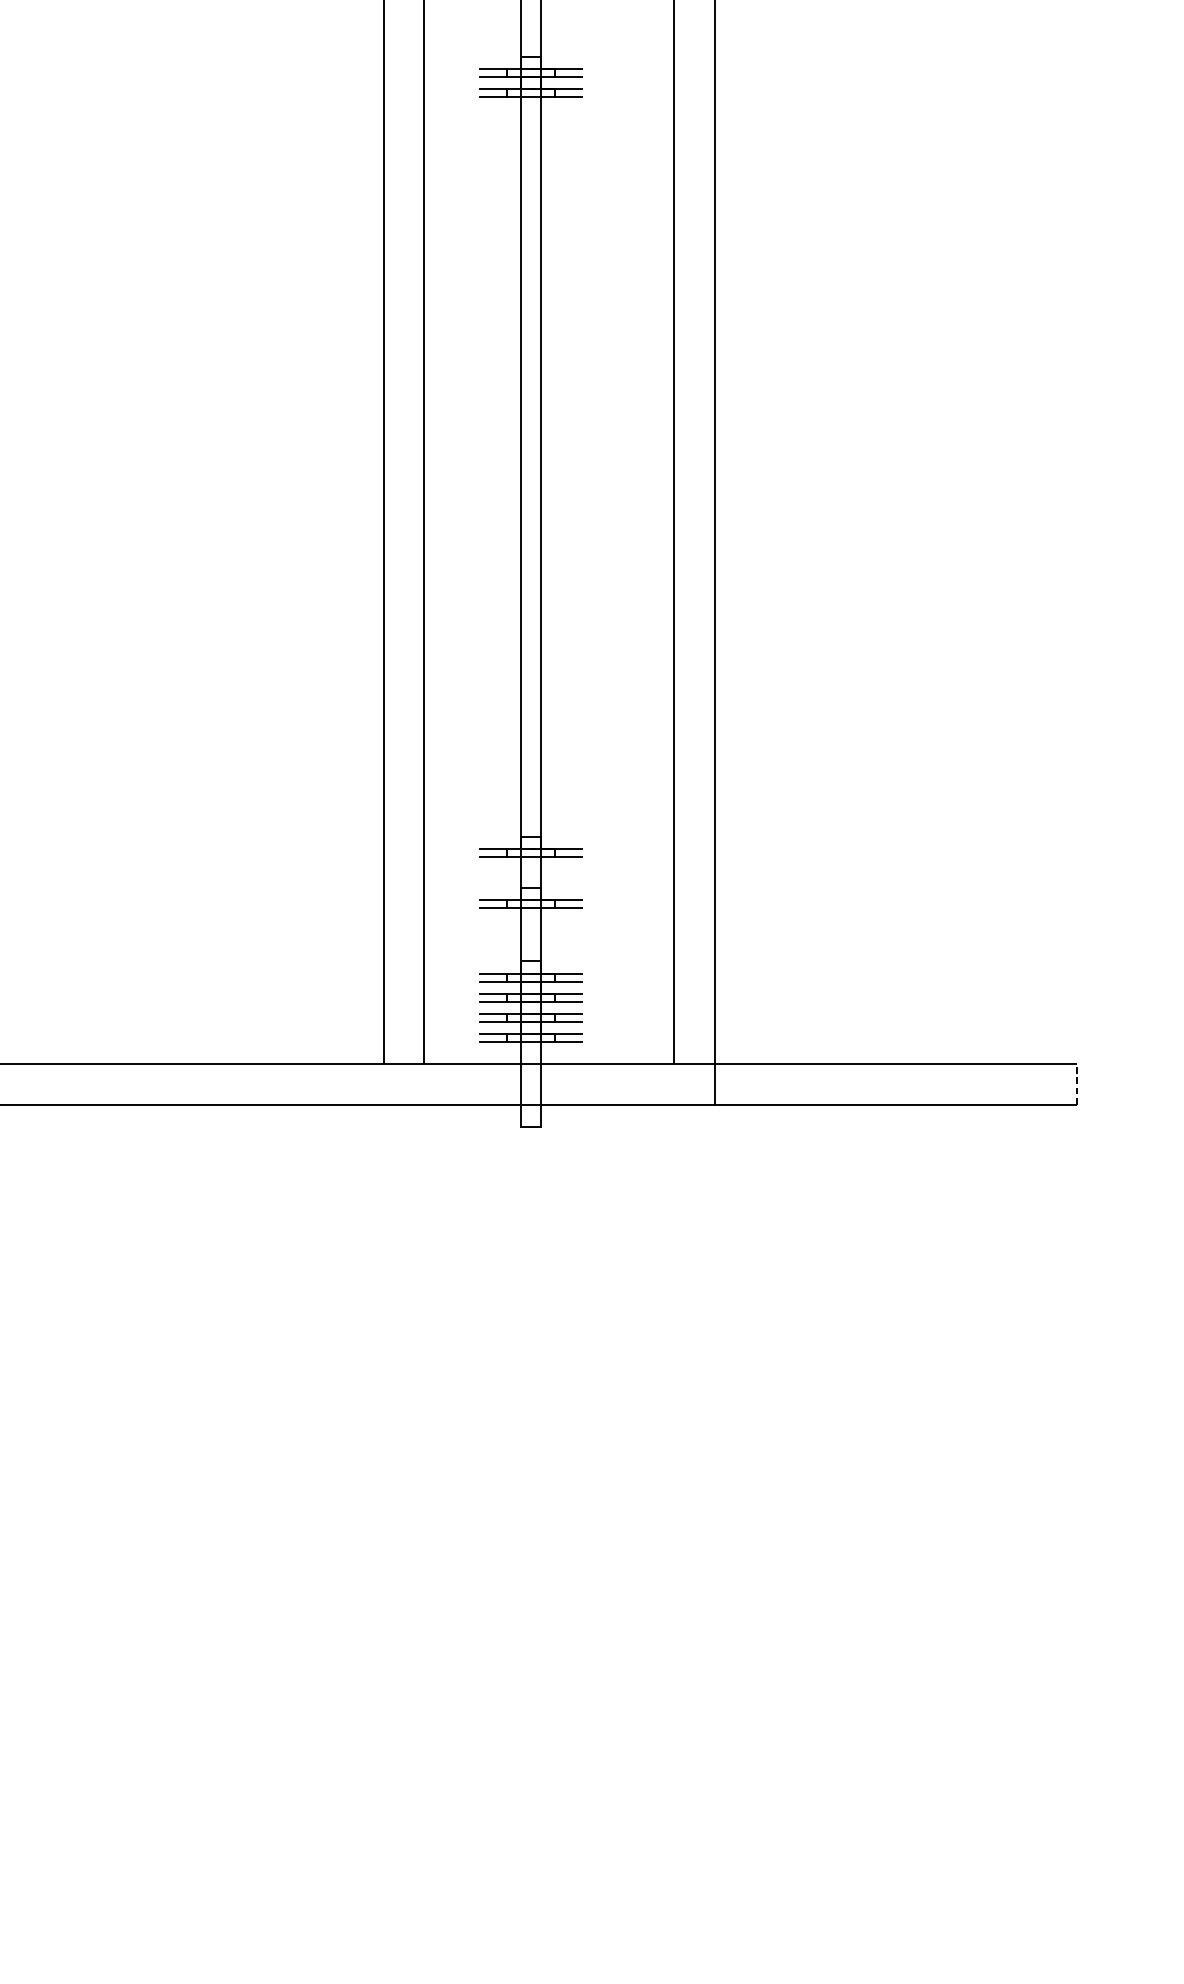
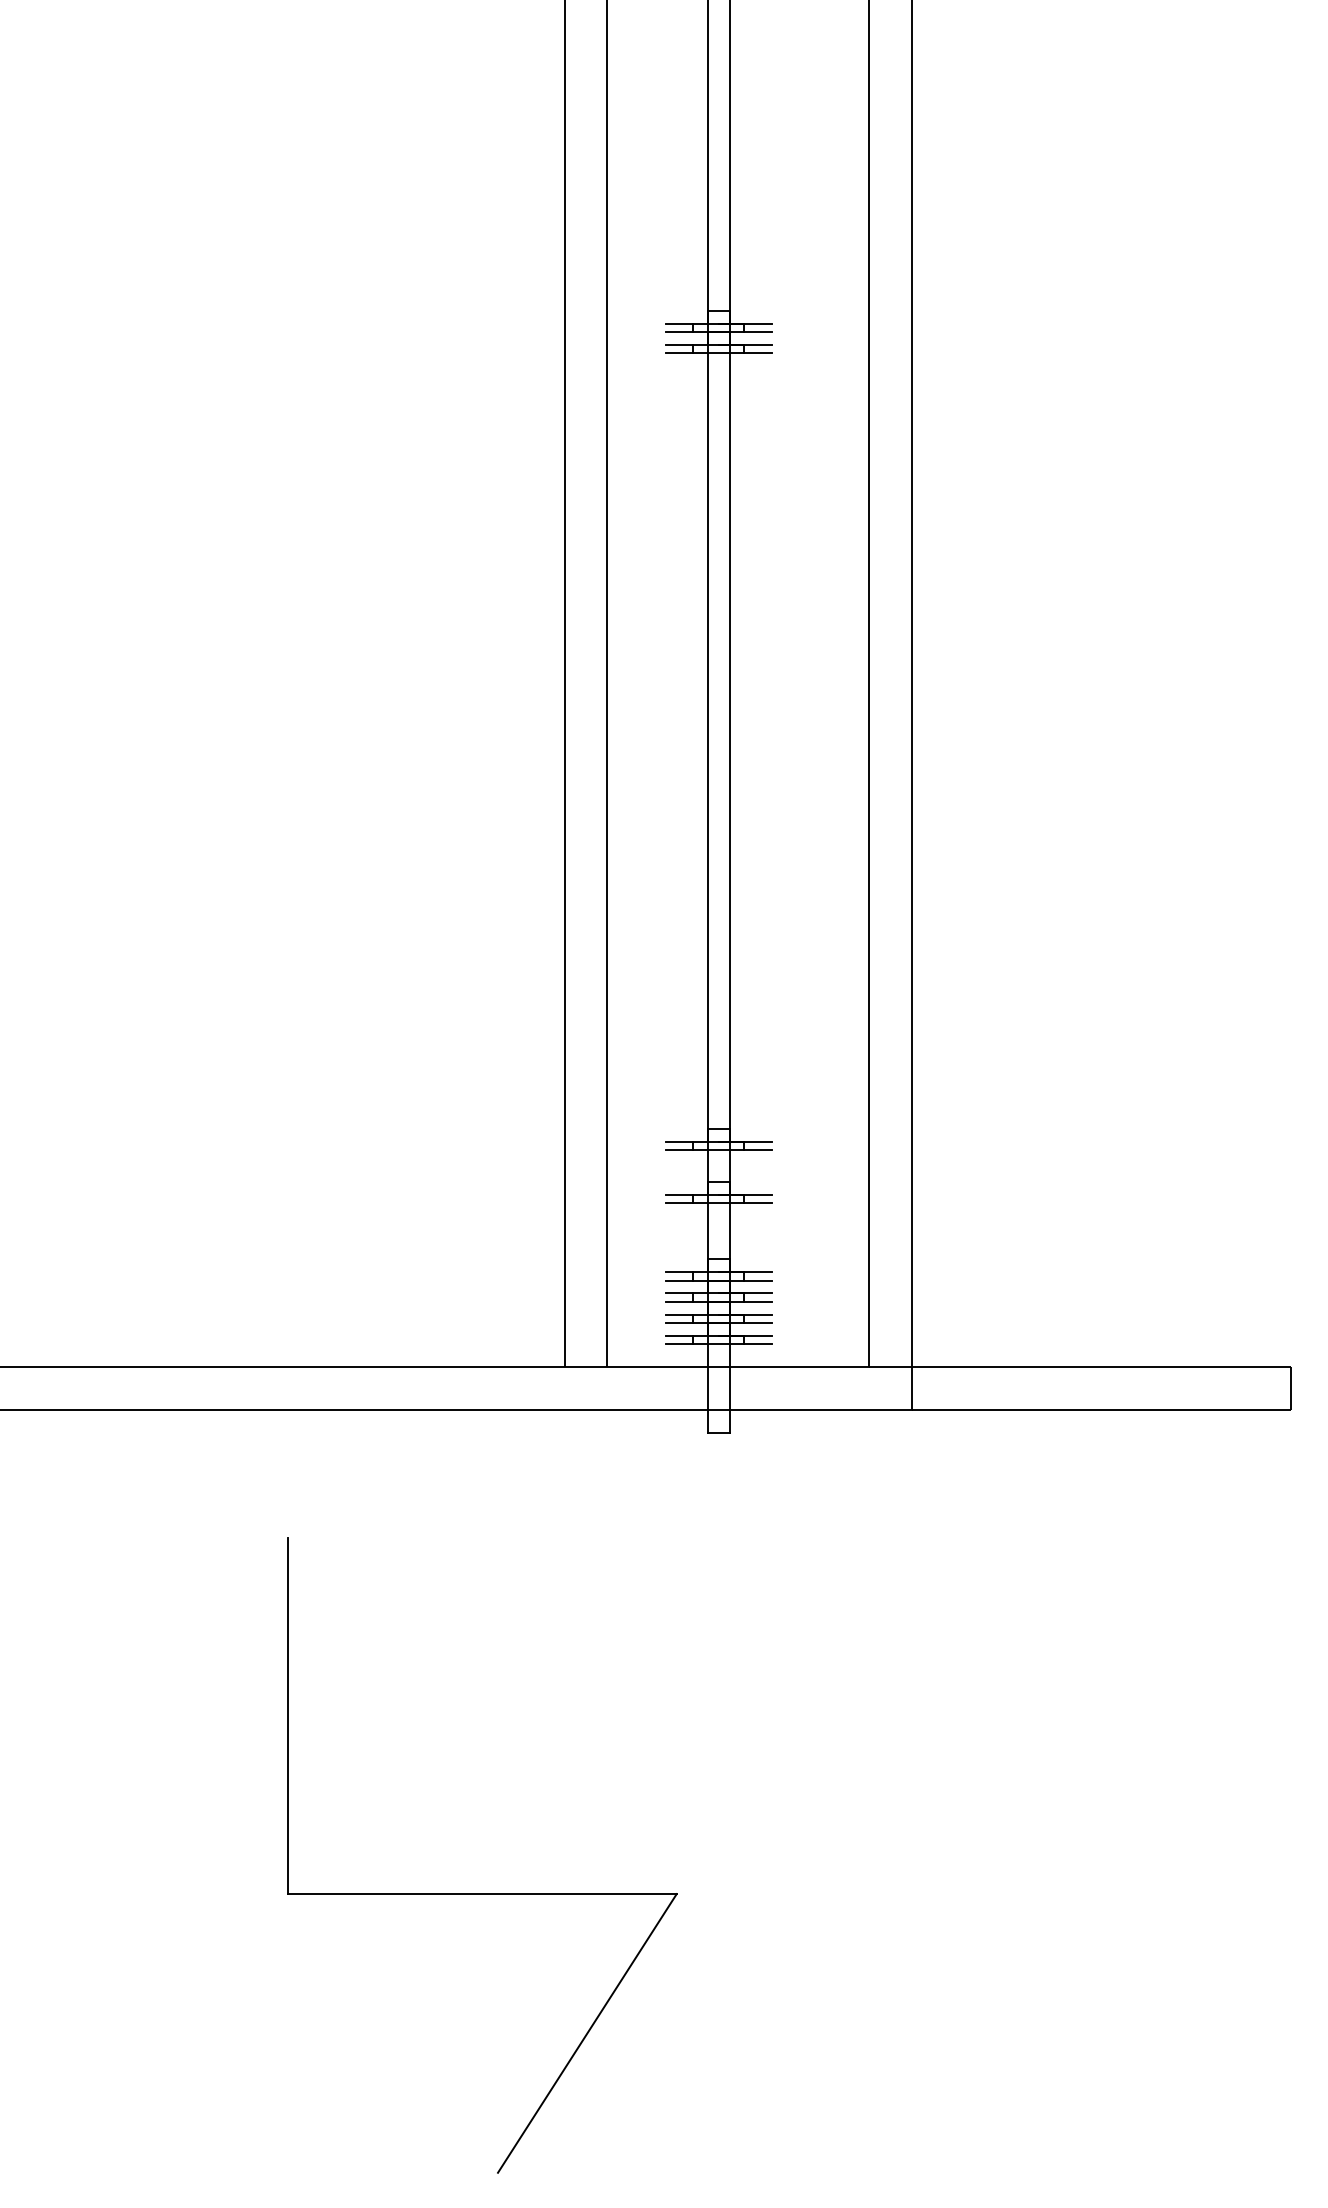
line: (1076, 1084) -> (1291, 1388), dashed -> solid
part: (305, 1566) -> (482, 1893), added

